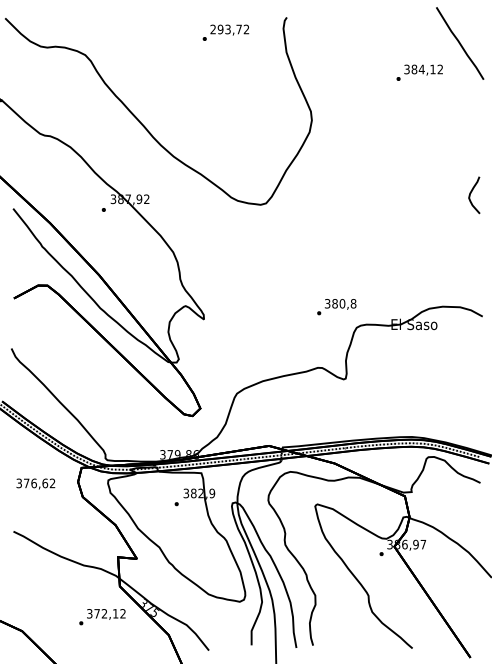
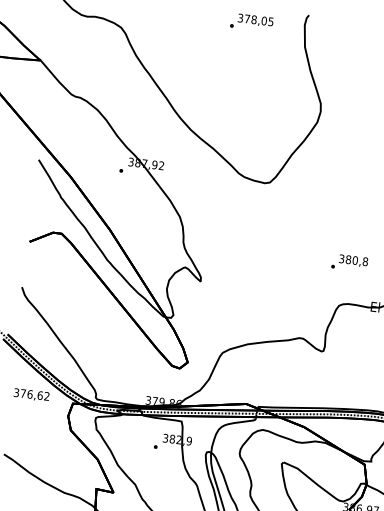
text: (229, 29) -> (255, 19), 293,72 -> 378,05
text: (336, 307) -> (349, 263), moved
text: (35, 483) -> (31, 394), moved

